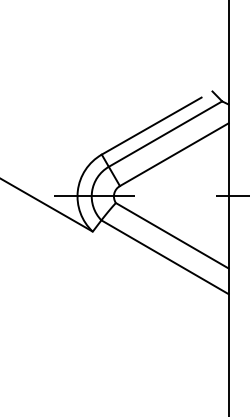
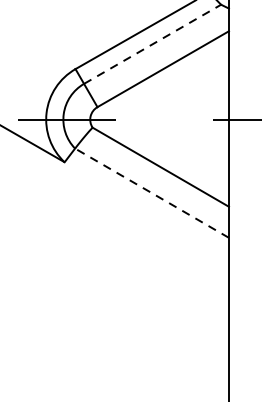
line: (165, 133) -> (152, 43), solid -> dashed
line: (165, 257) -> (152, 193), solid -> dashed

